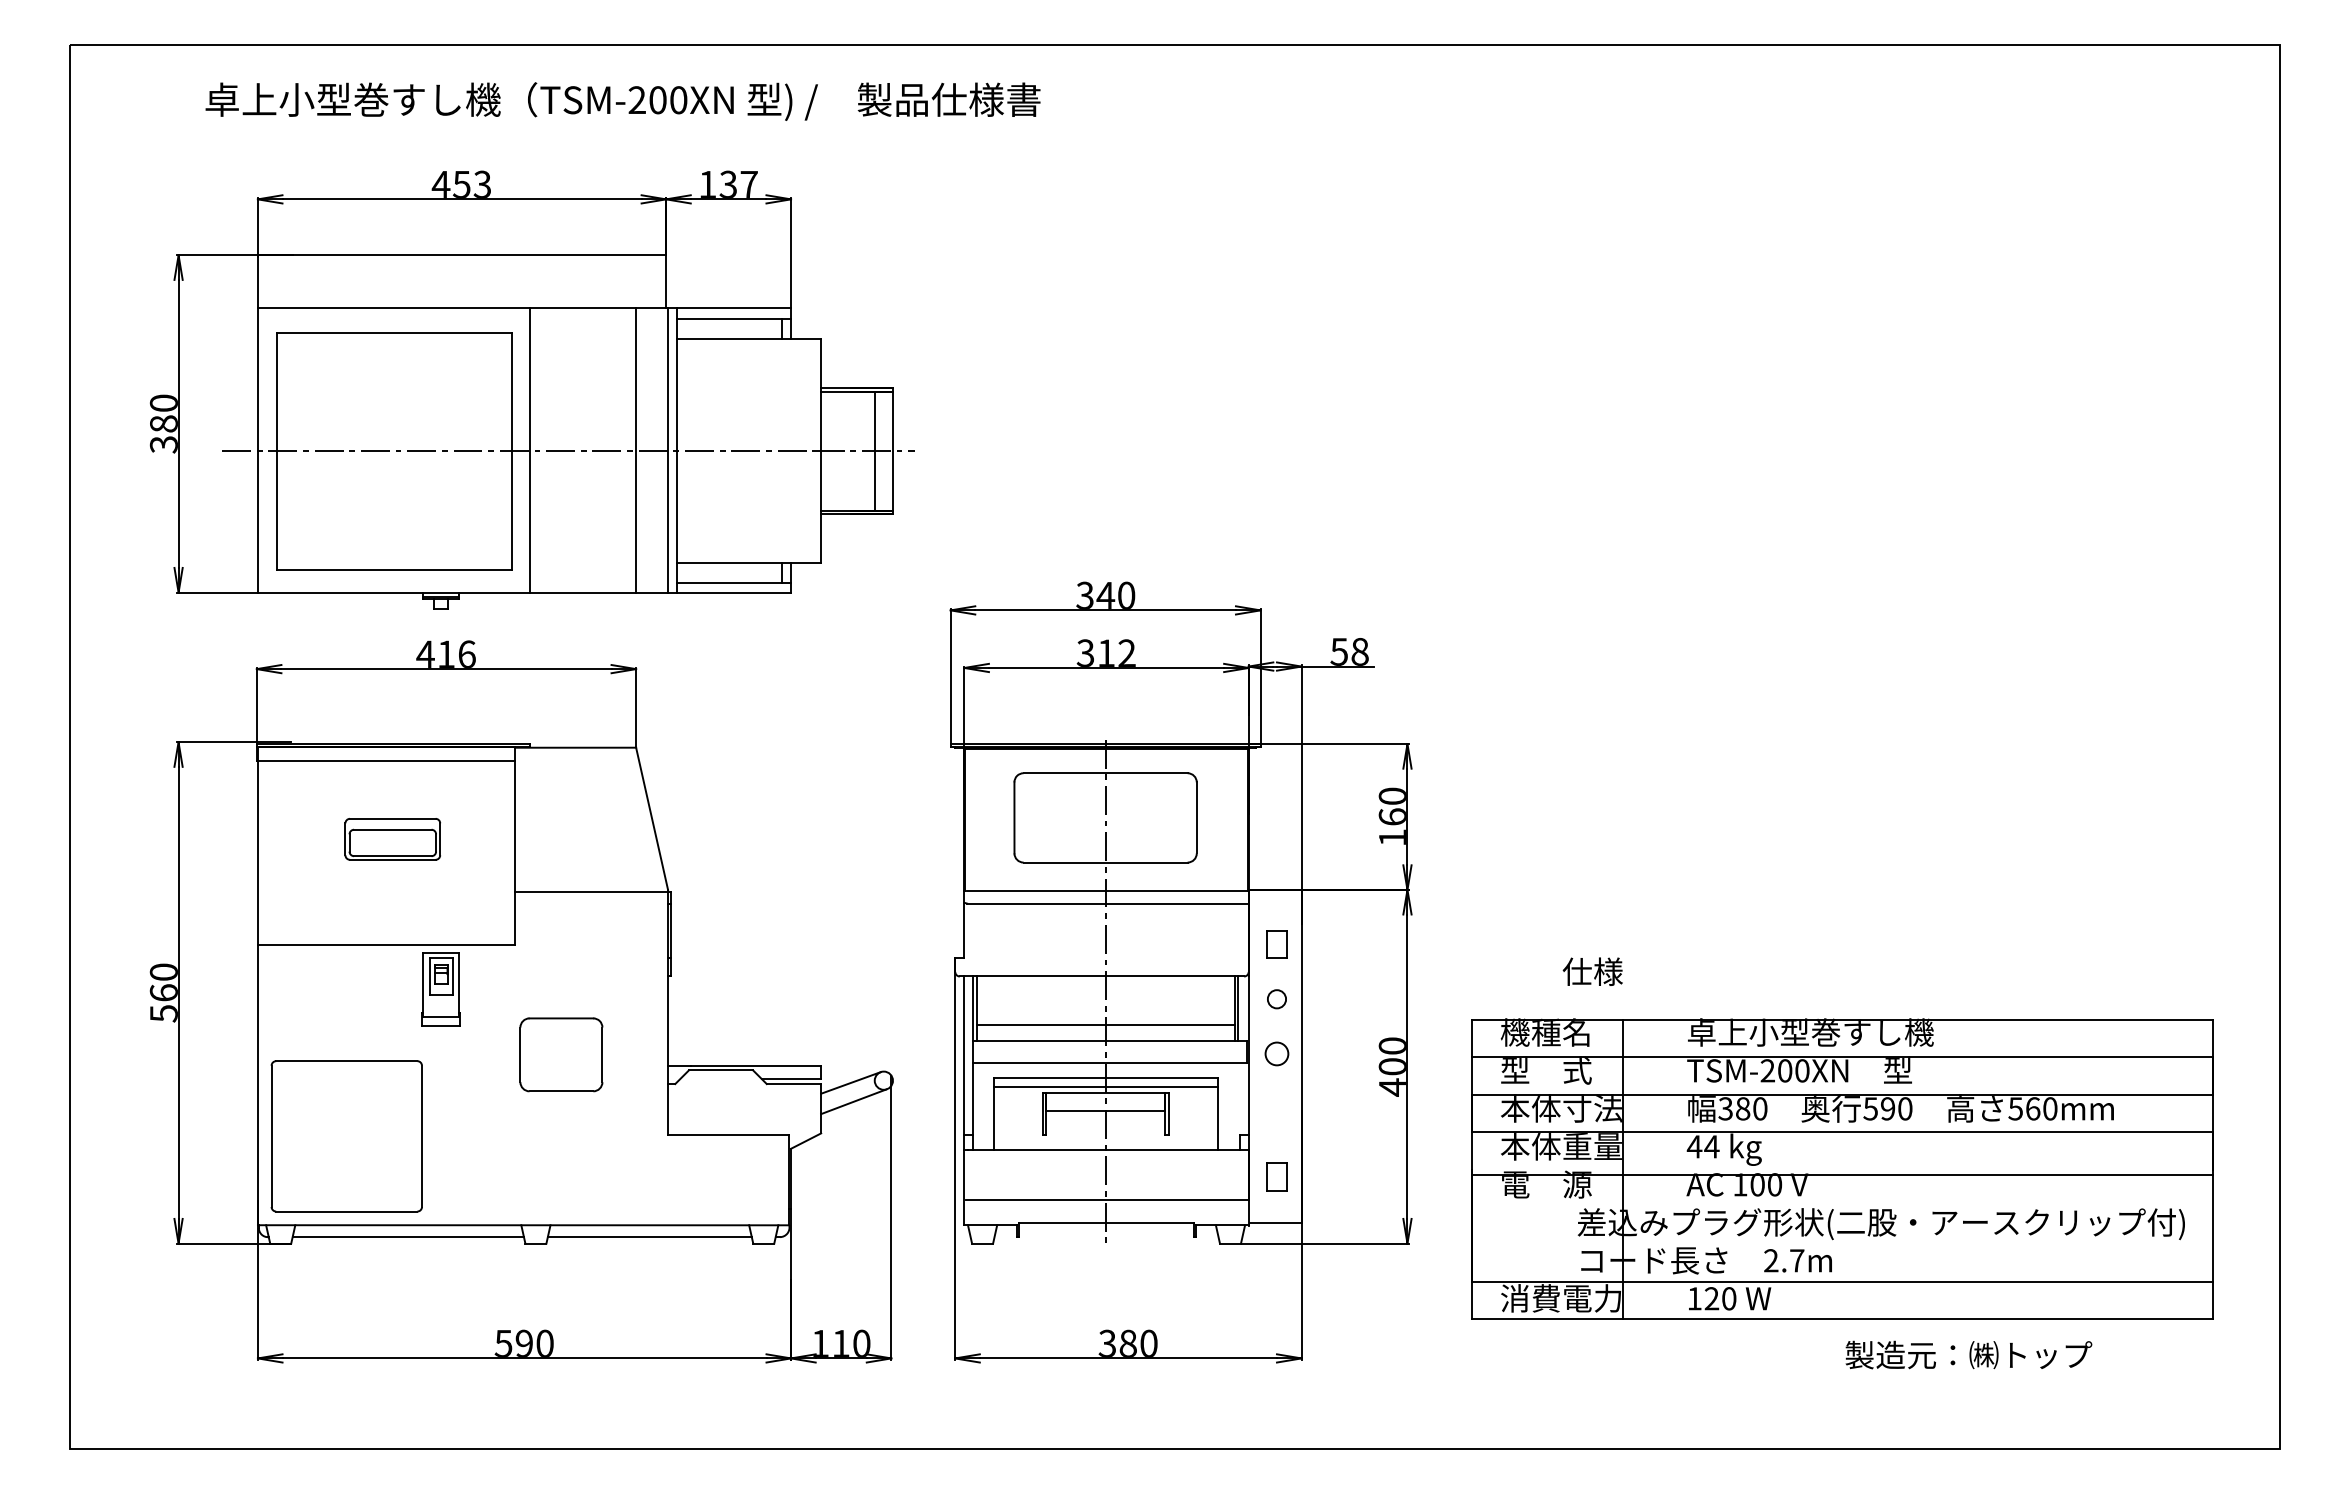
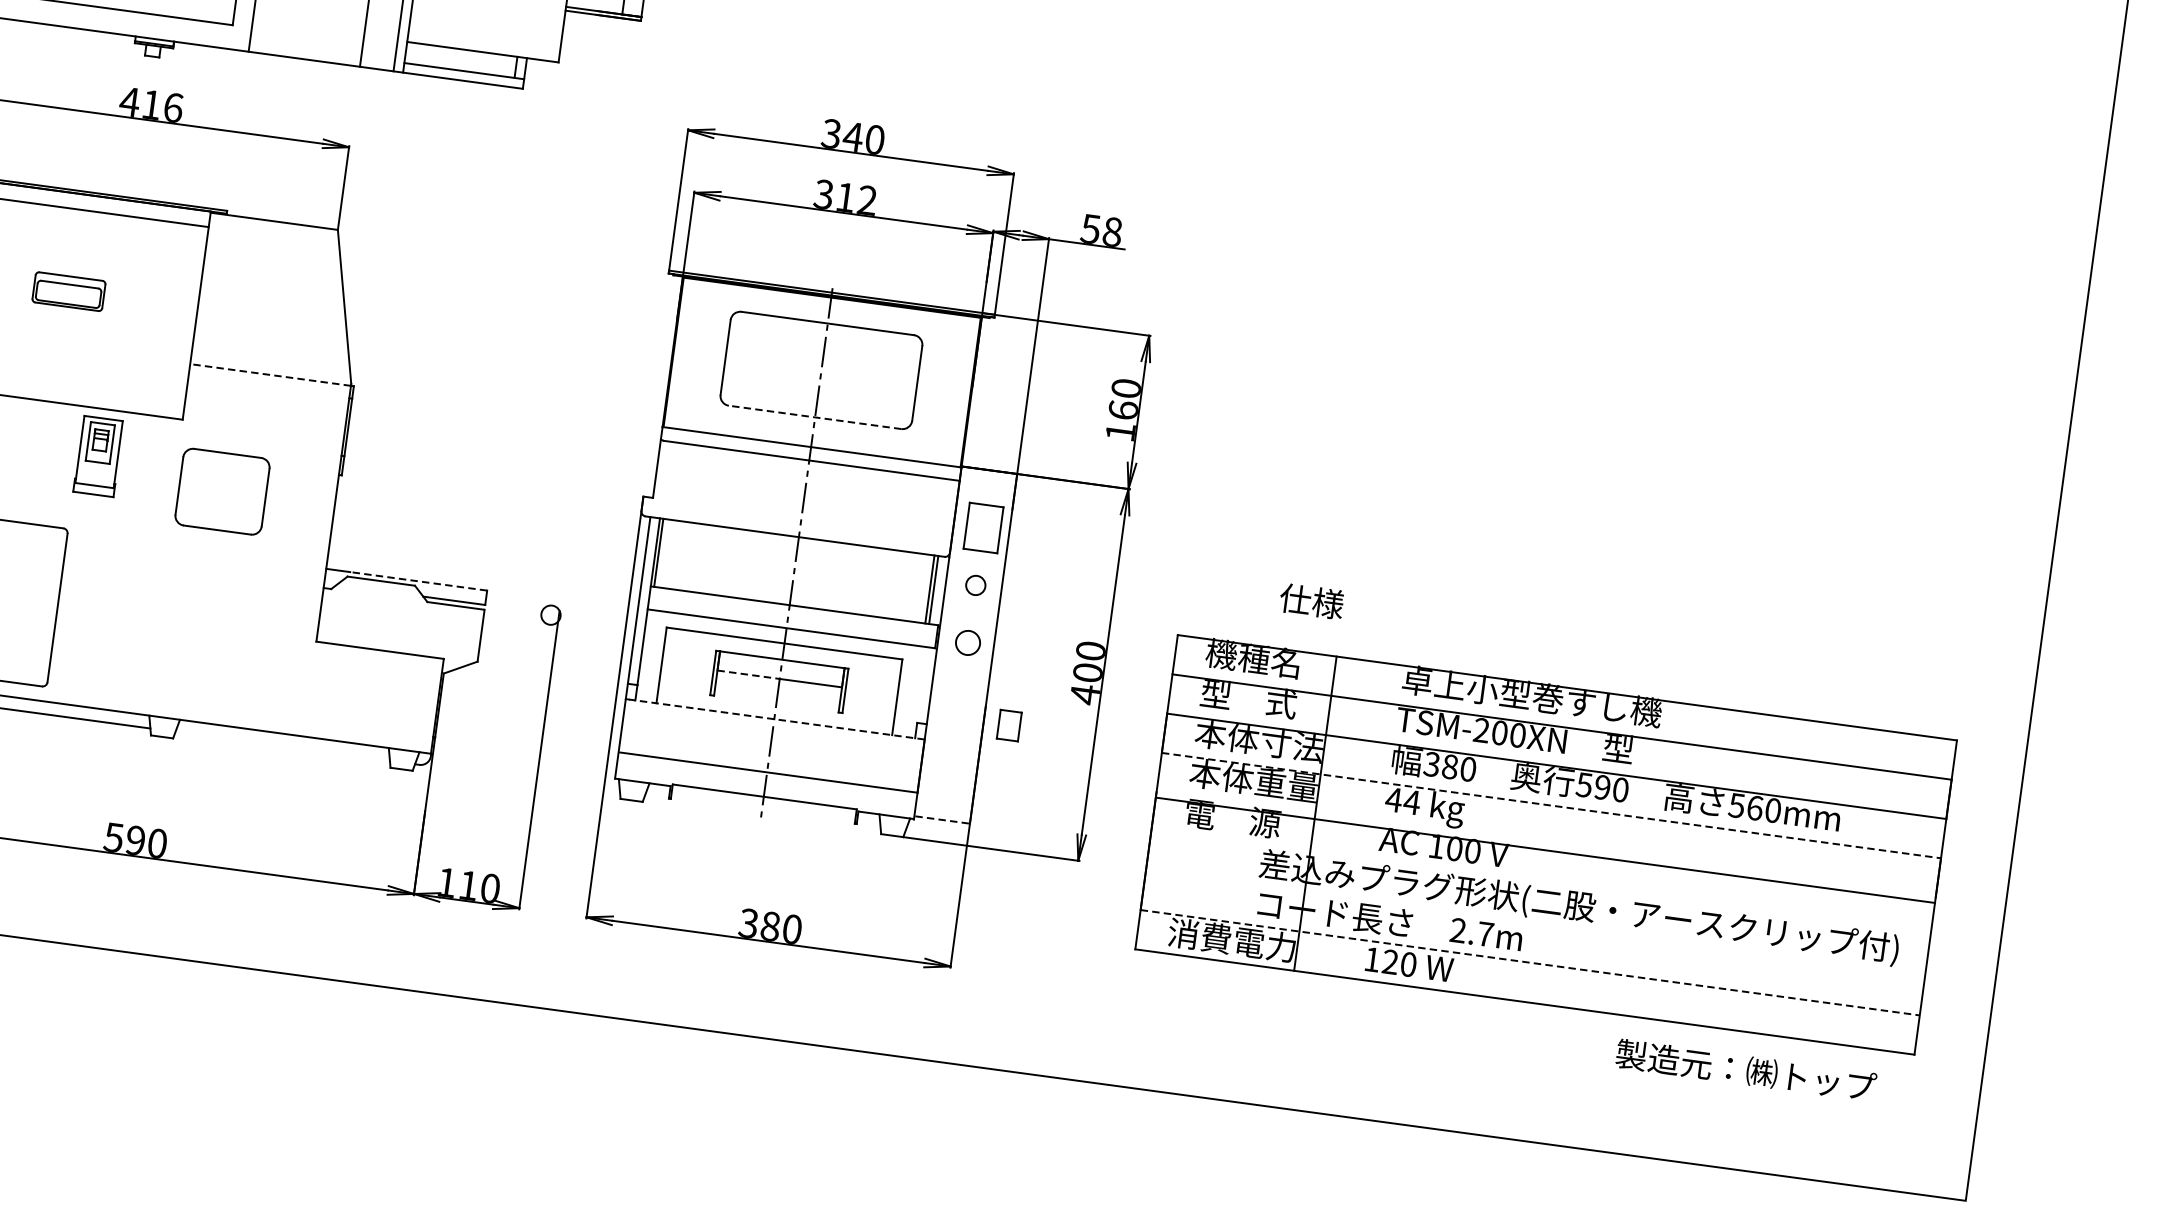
part: (392, 839) -> (68, 291), size x0.7
line: (1105, 862) -> (815, 417), solid -> dashed
line: (591, 891) -> (270, 374), solid -> dashed
part: (1276, 944) -> (983, 527), size x1.6
line: (1105, 1025) -> (791, 588), removed
part: (561, 1054) -> (222, 491), moved
line: (755, 1065) -> (418, 580), solid -> dashed
line: (850, 1082) -> (515, 612), removed
line: (1105, 1086) -> (783, 652), removed
line: (853, 1101) -> (516, 632), removed
line: (1076, 1111) -> (749, 674), solid -> dashed
line: (1842, 1132) -> (1551, 805), solid -> dashed
line: (1108, 1149) -> (777, 719), solid -> dashed
part: (1276, 1176) -> (1008, 725), moved
line: (1275, 1222) -> (942, 819), solid -> dashed
line: (649, 1237) -> (282, 746), removed
line: (1842, 1281) -> (1530, 962), solid -> dashed
text: (1968, 1354) -> (1745, 1069), moved

